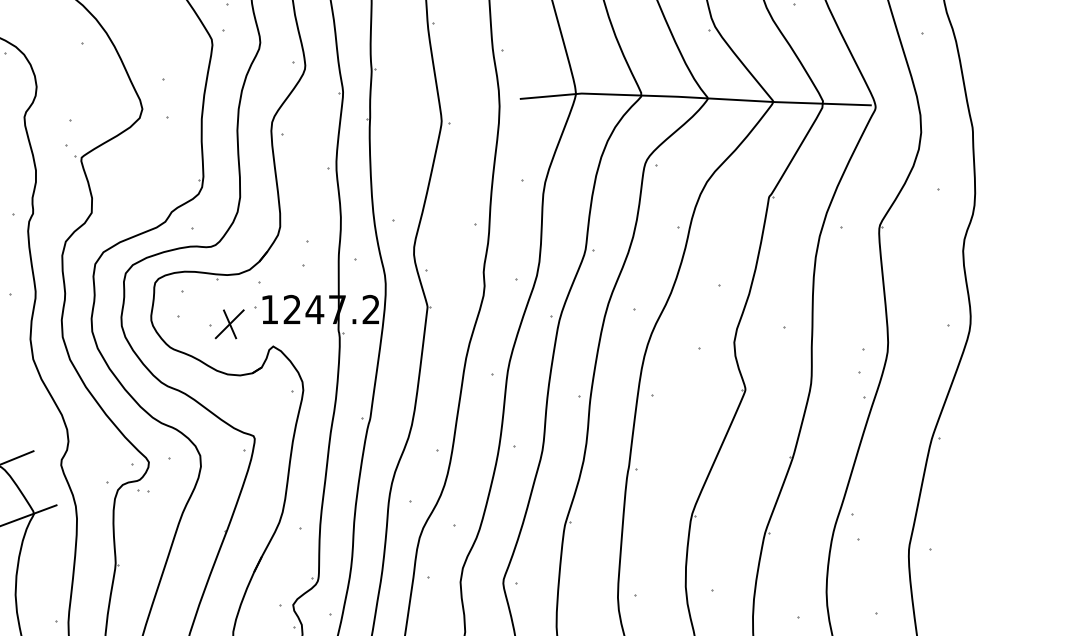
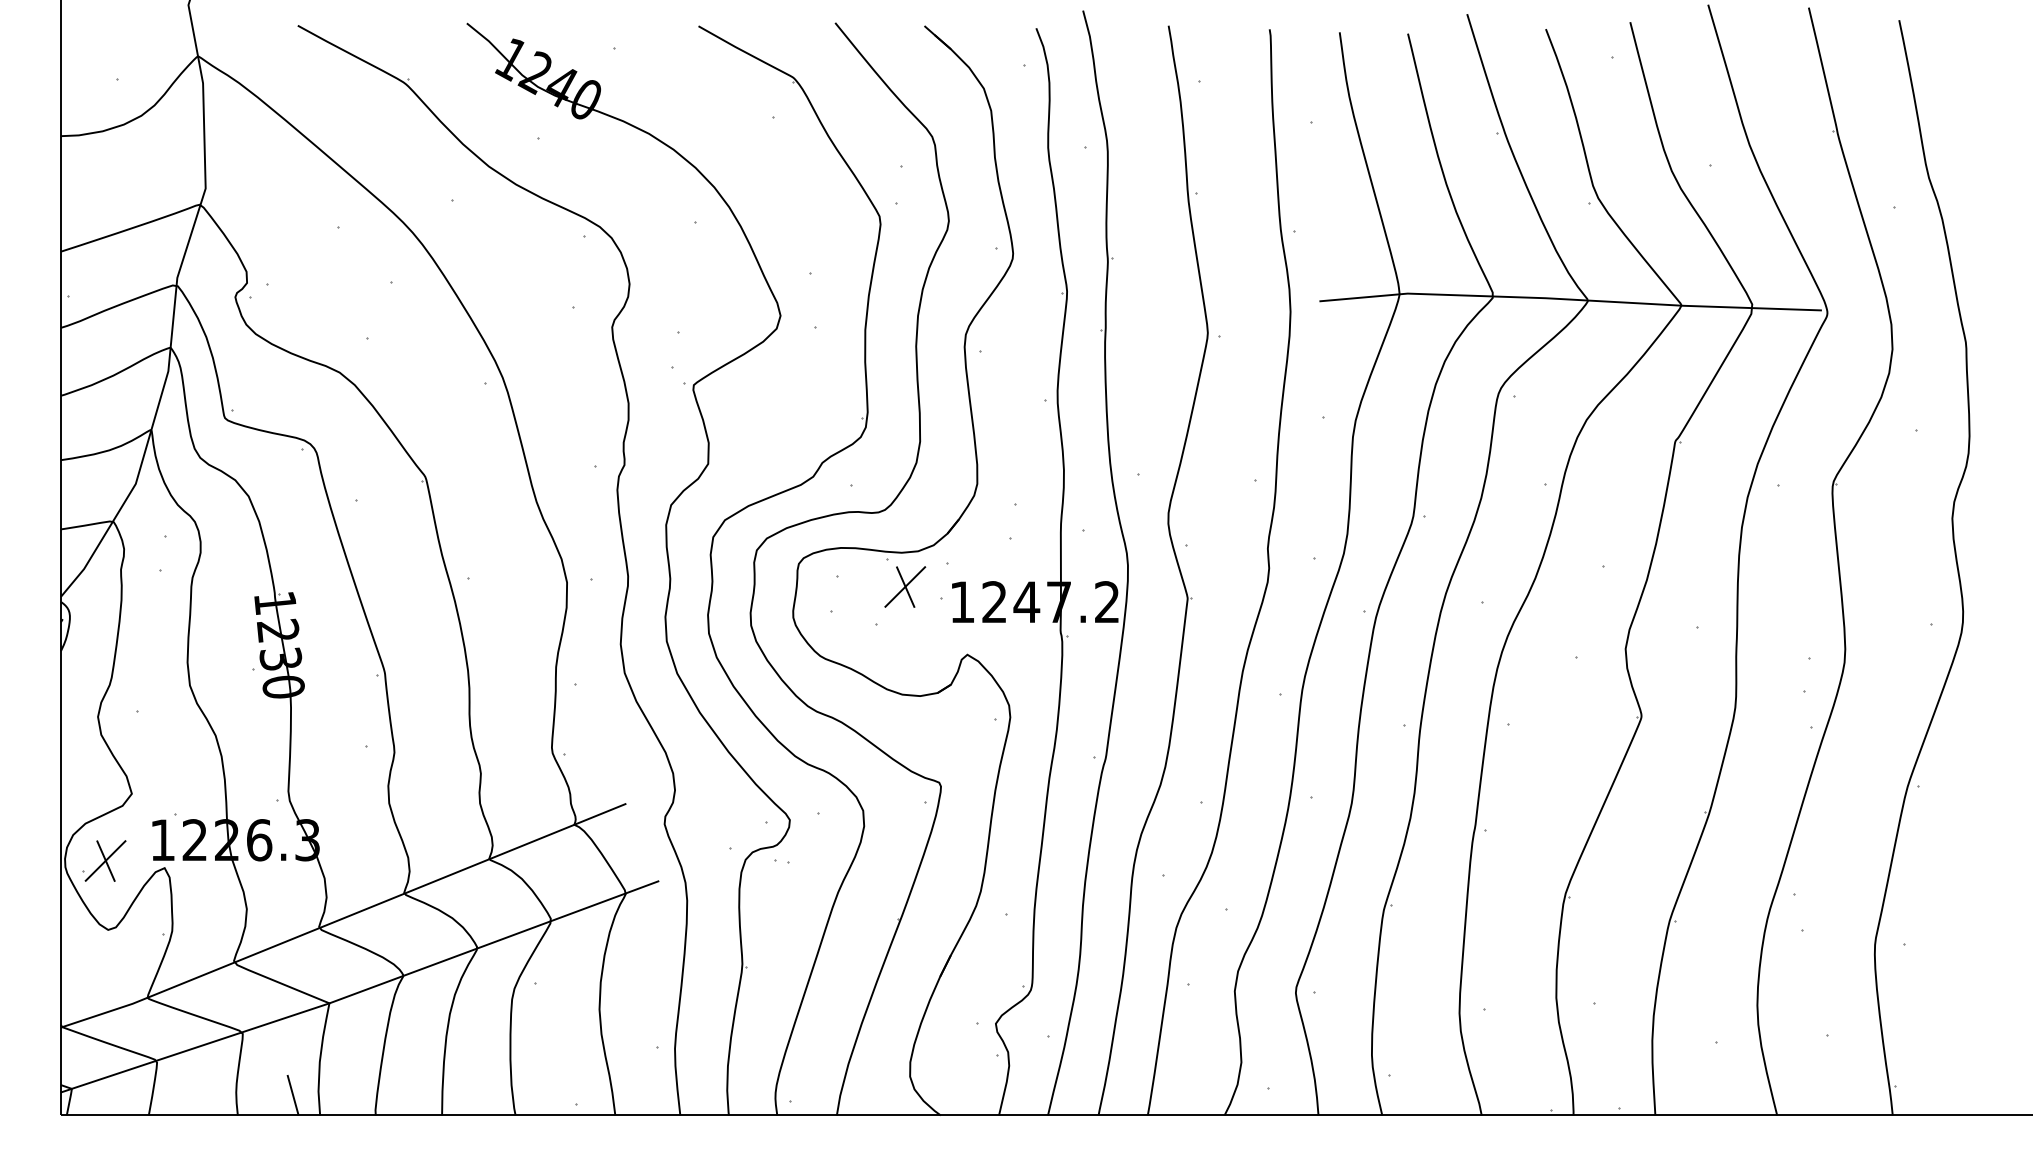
part: (229, 323) -> (905, 586), moved

